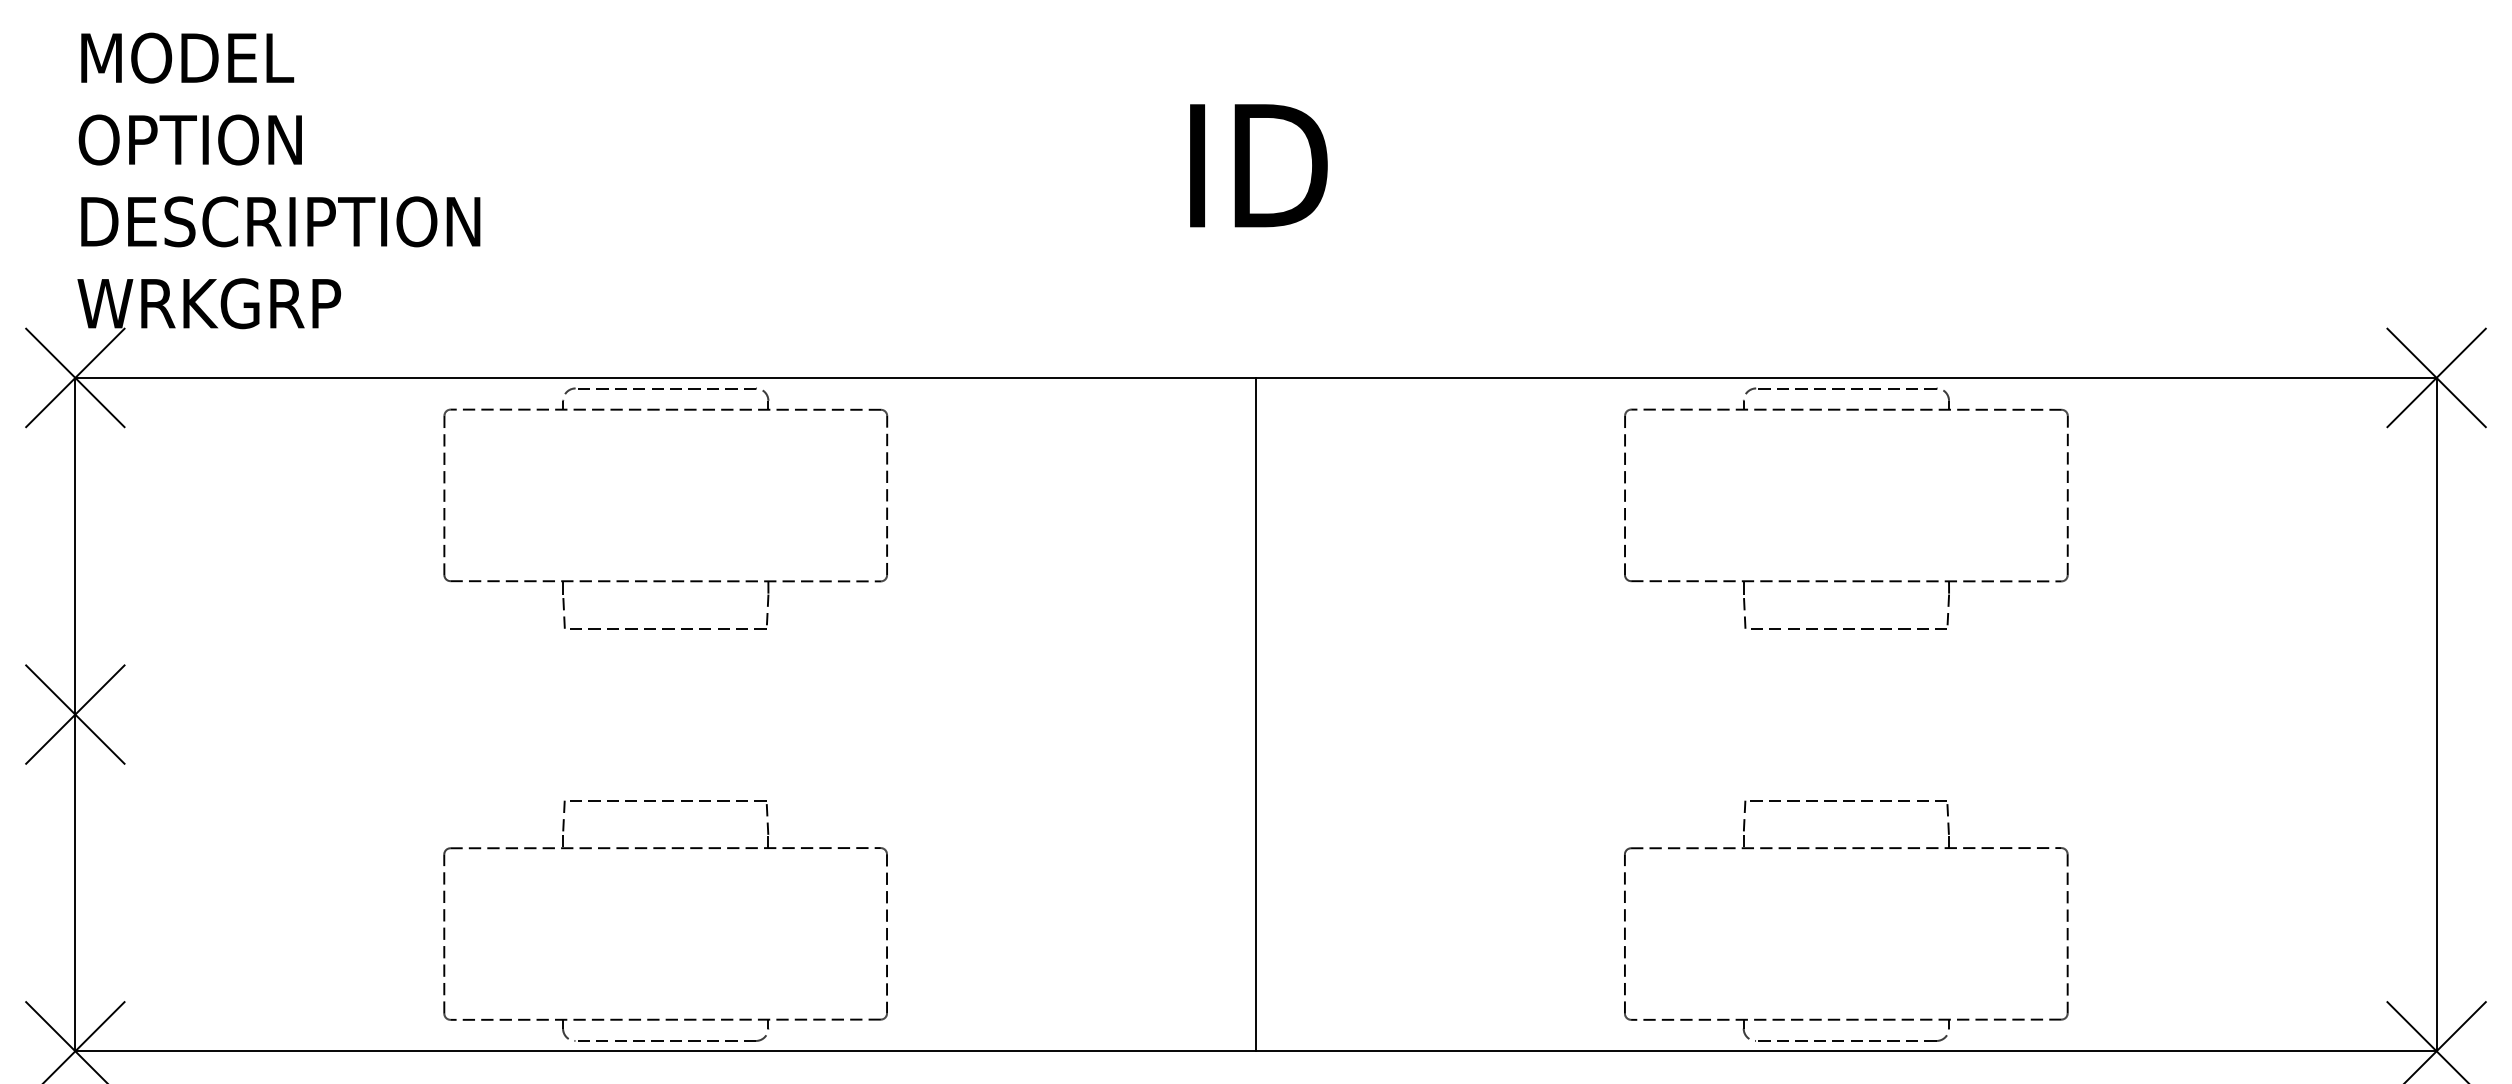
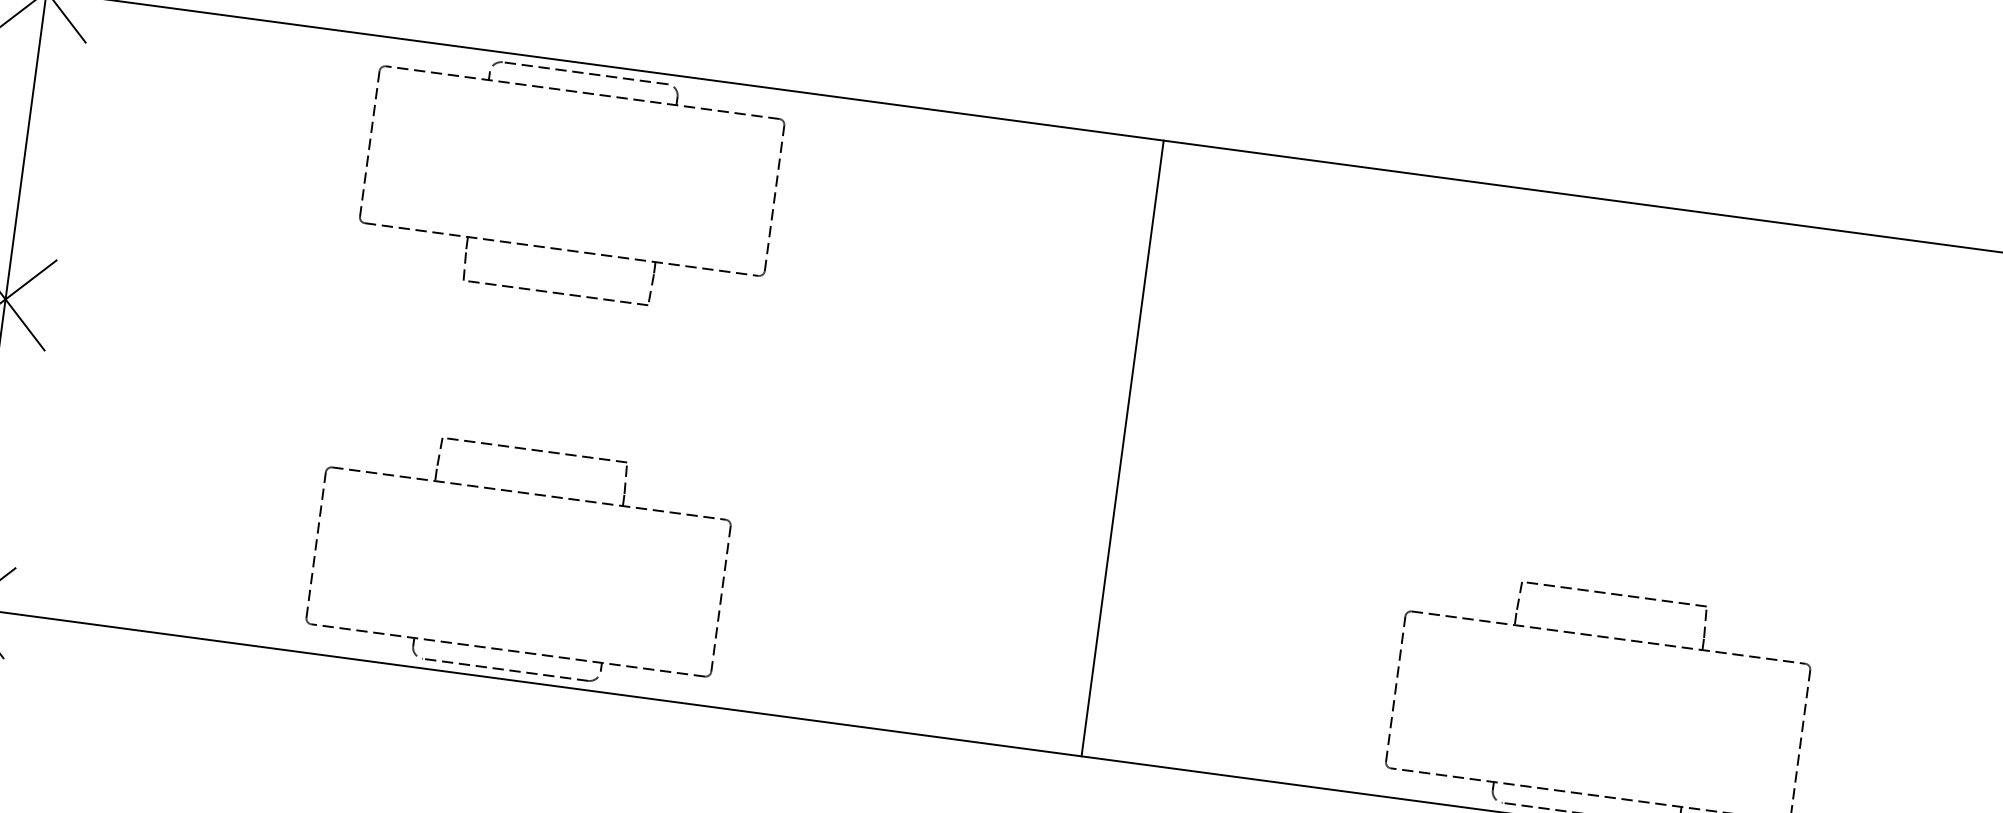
part: (1846, 580) -> (1641, 392), removed
line: (1255, 714) -> (1122, 448), moved

